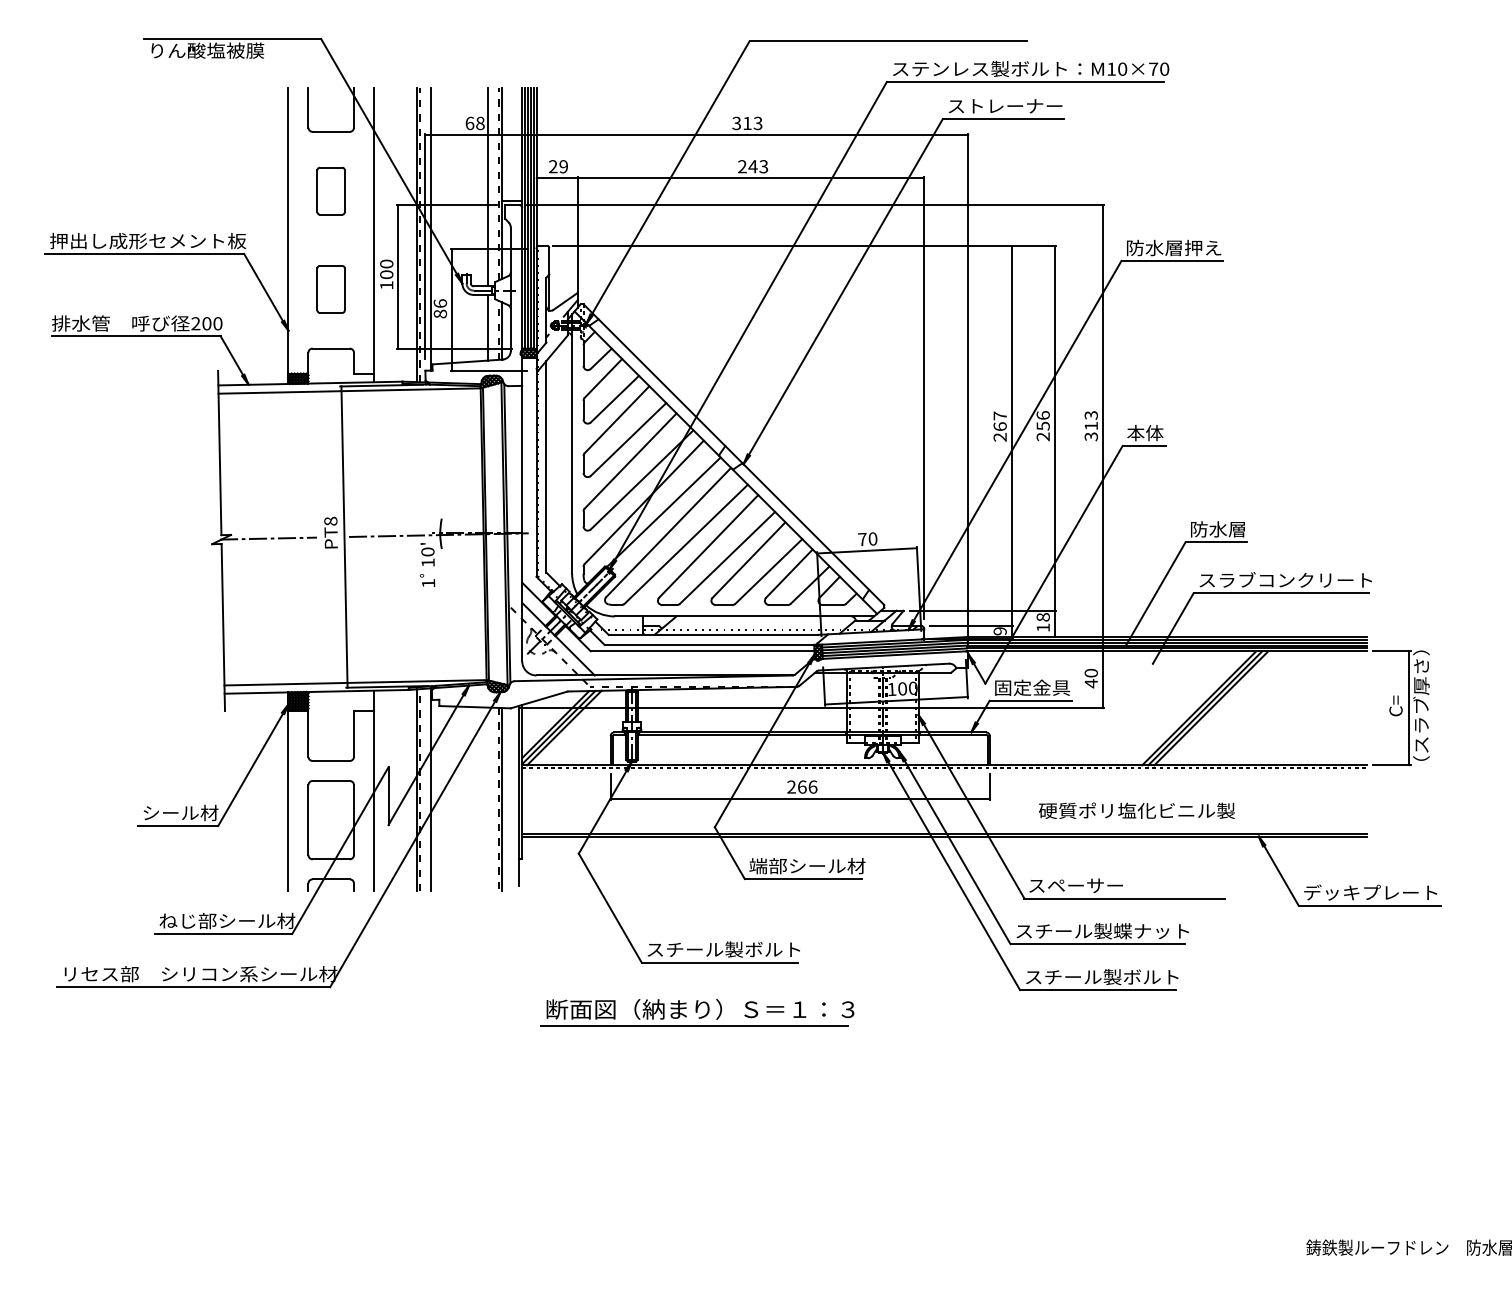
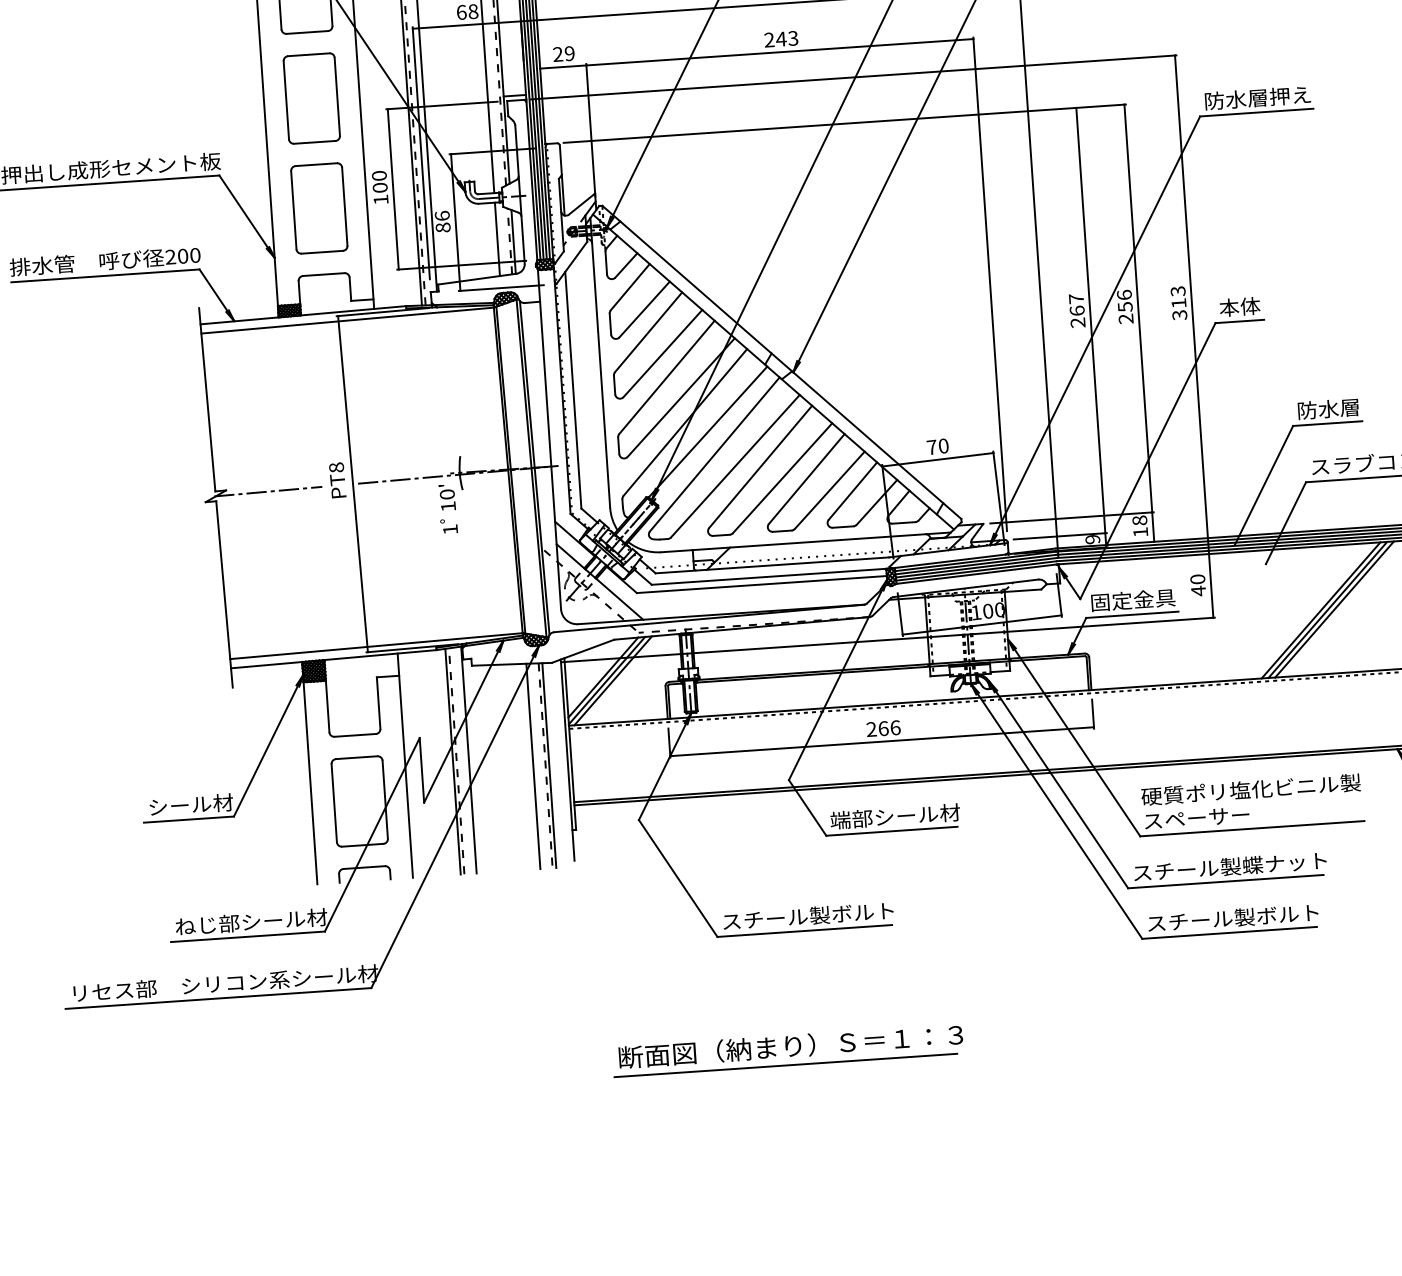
part: (330, 191) -> (311, 99), size x1.67
part: (330, 289) -> (318, 208), size x1.67
line: (488, 799) -> (533, 766), added
text: (1136, 810) -> (1250, 789), moved
part: (697, 1012) -> (787, 1049), moved

